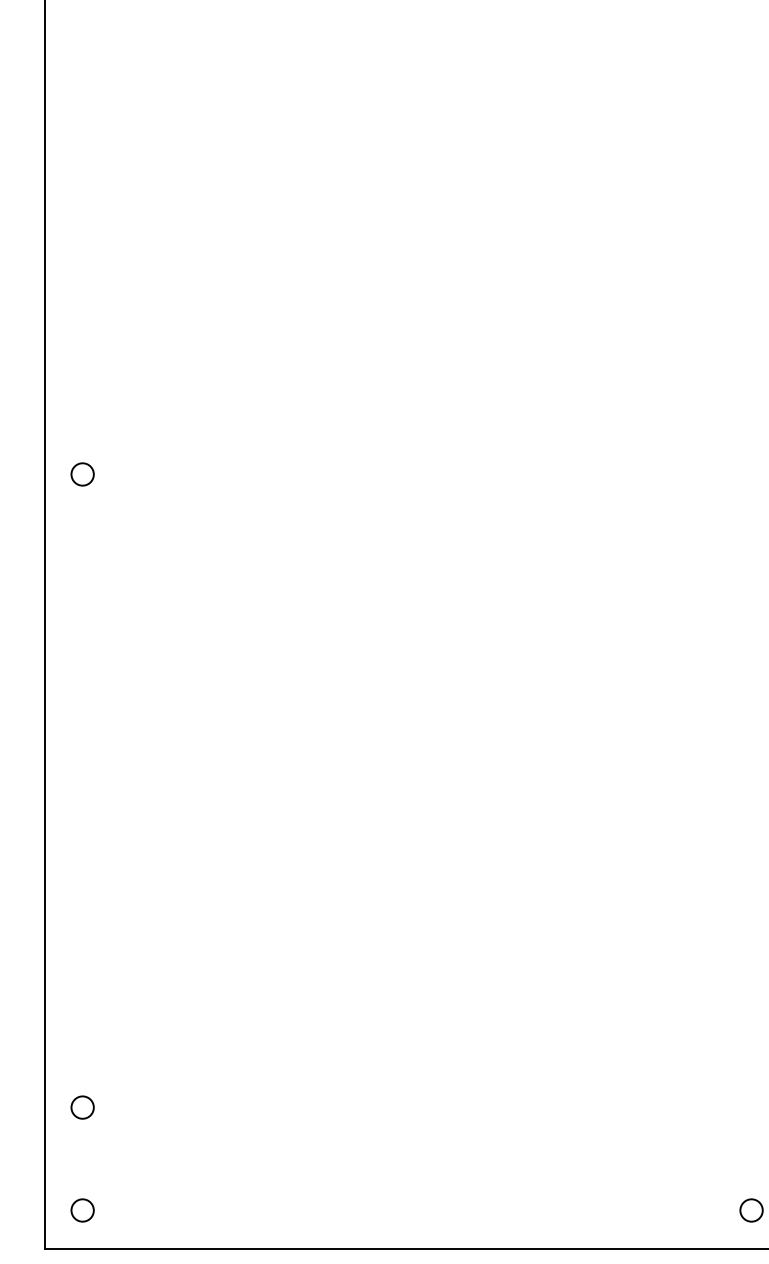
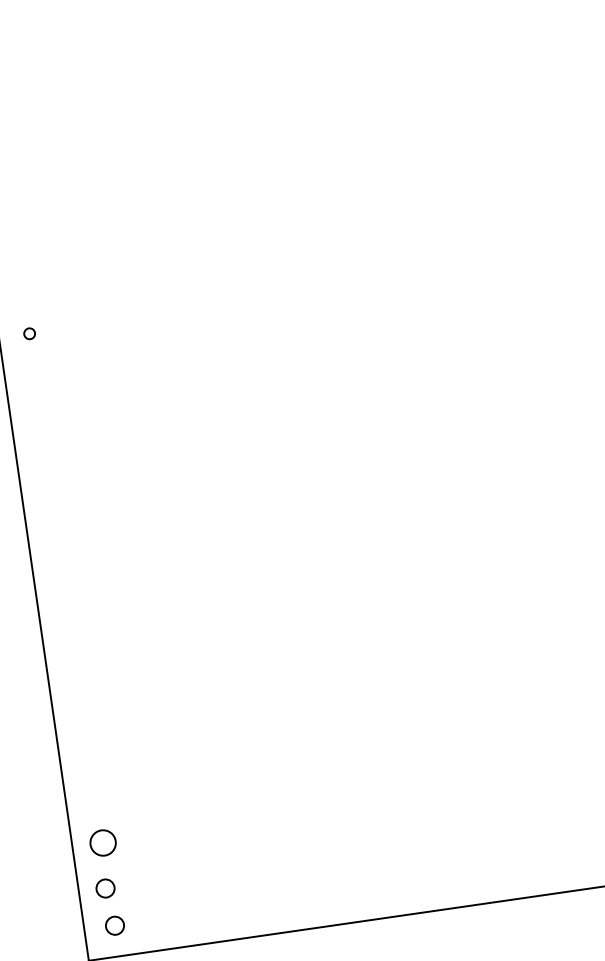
circle: (82, 474) -> (29, 333), size x0.6
circle: (82, 1107) -> (102, 842), size x1.4
circle: (77, 1163) -> (105, 888), added

